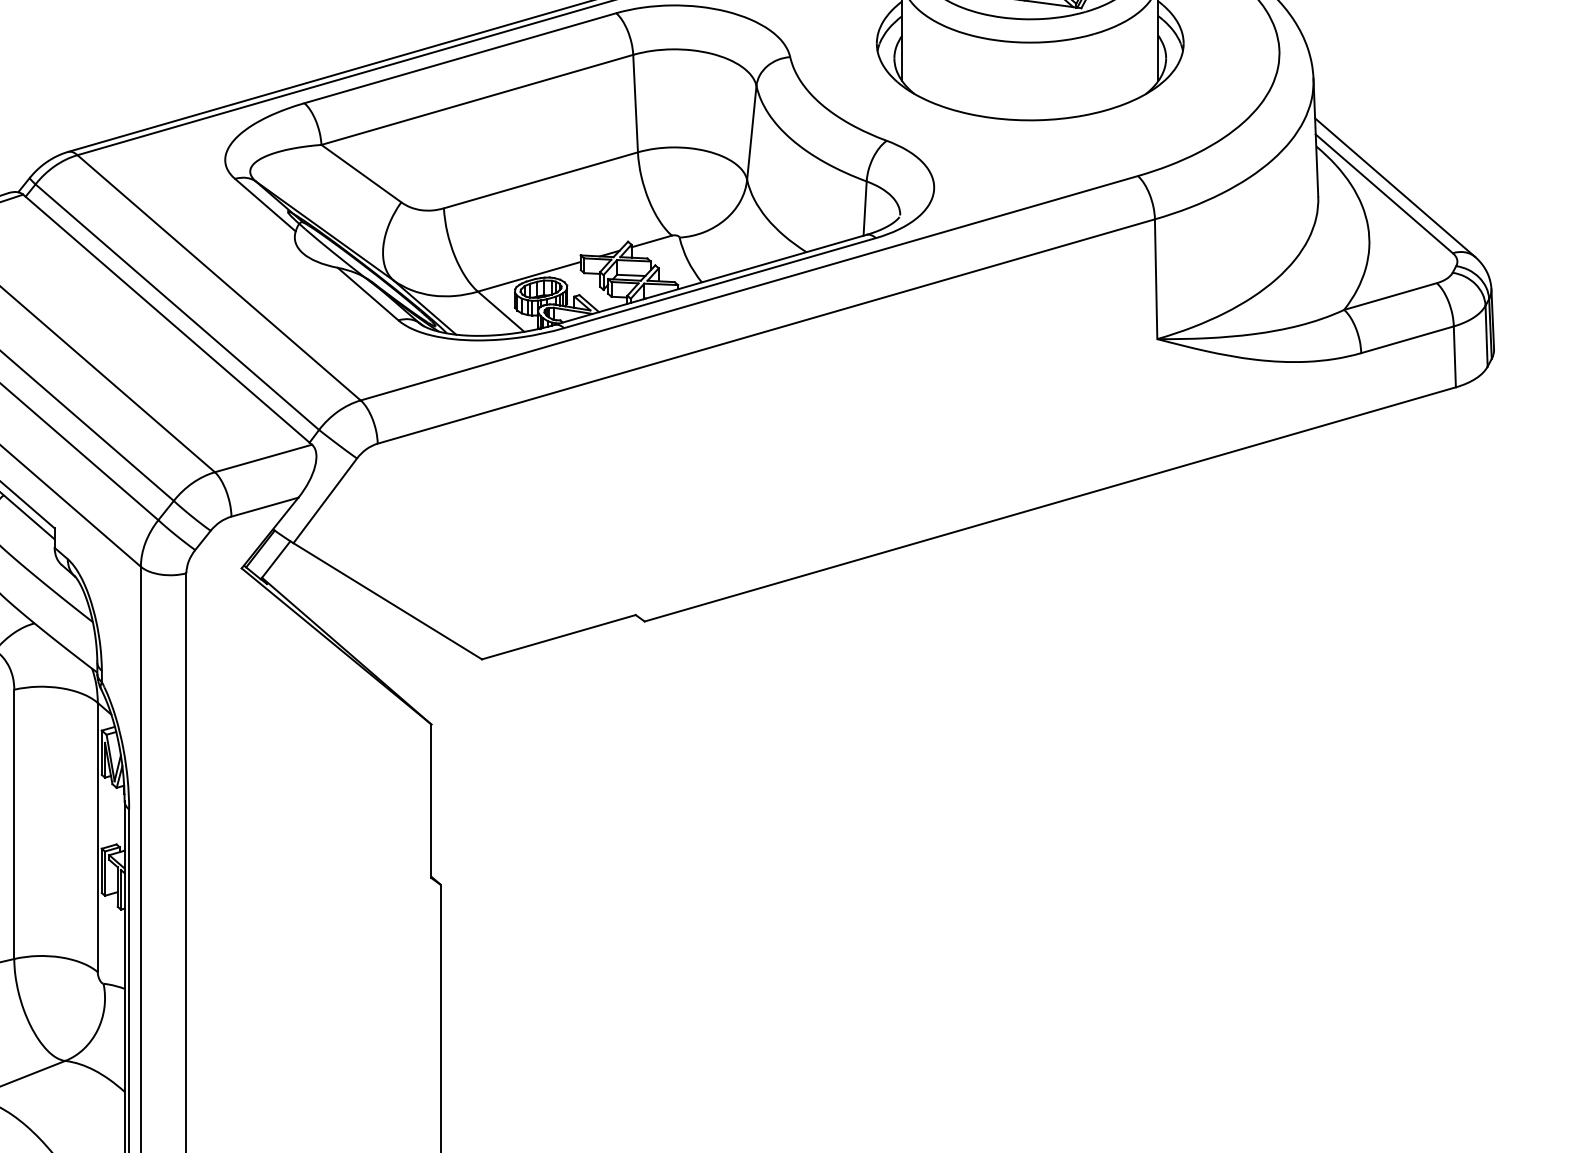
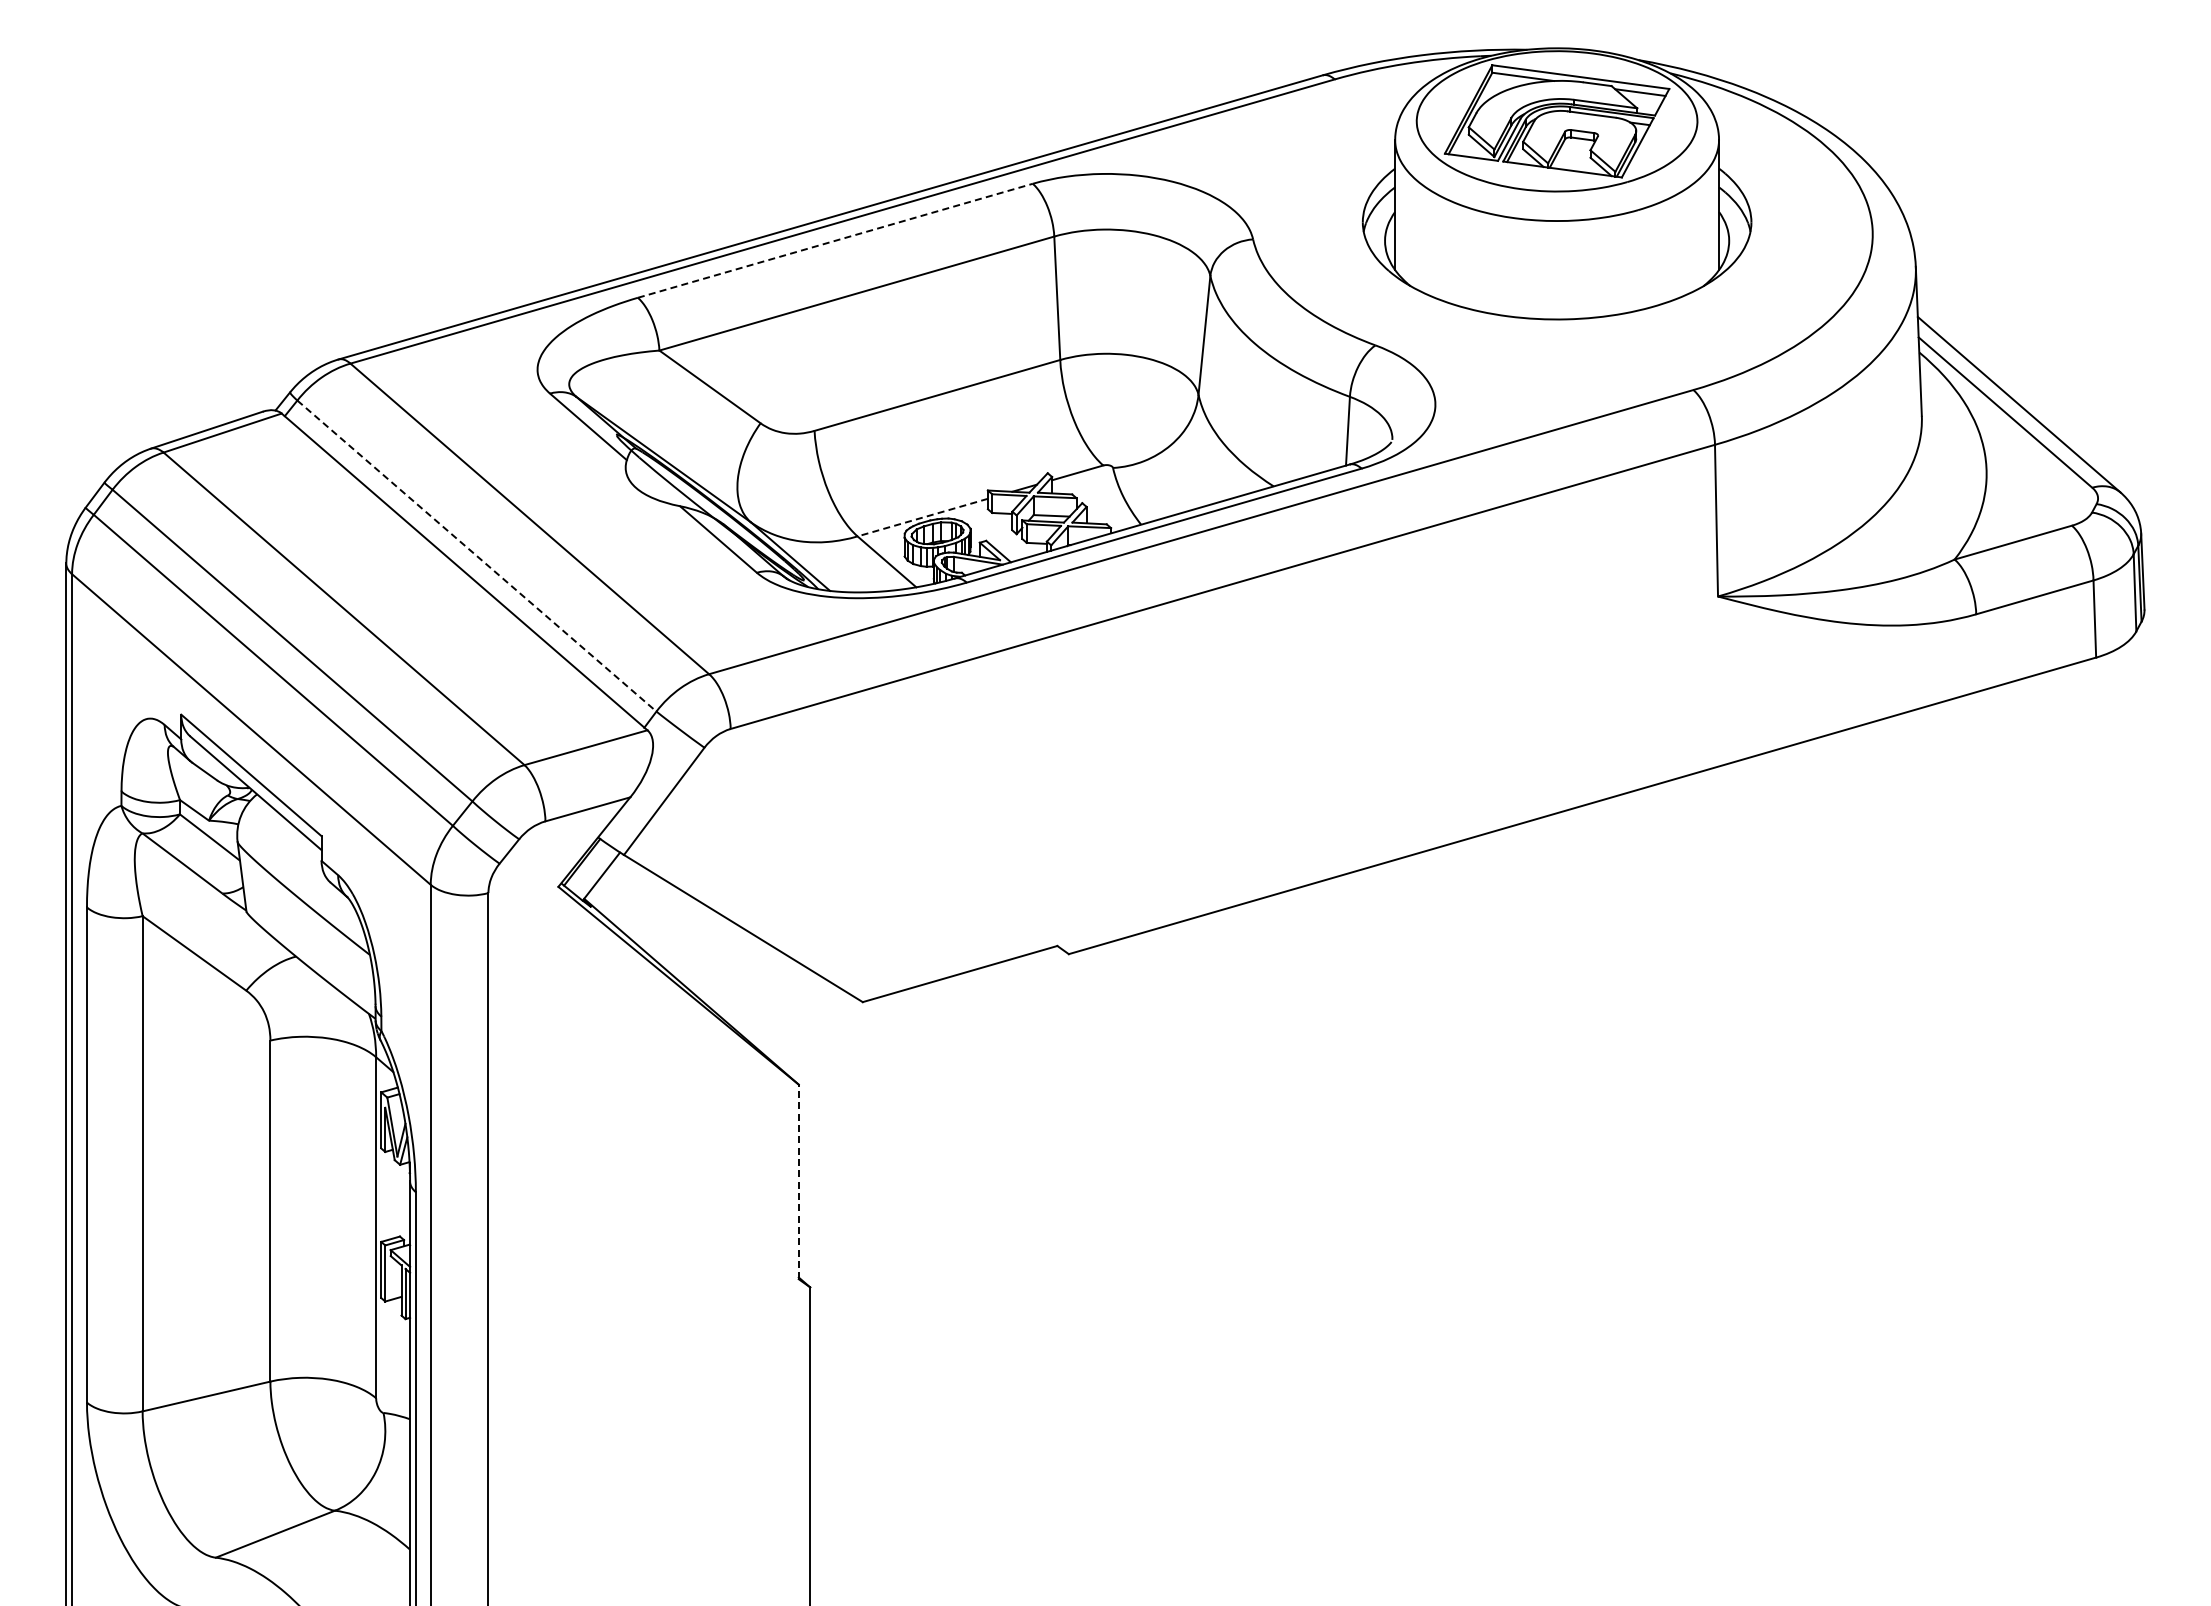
line: (460, 58) -> (835, 240), solid -> dashed
line: (529, 276) -> (922, 517), solid -> dashed
line: (177, 307) -> (476, 556), solid -> dashed
line: (431, 801) -> (798, 1181), solid -> dashed

